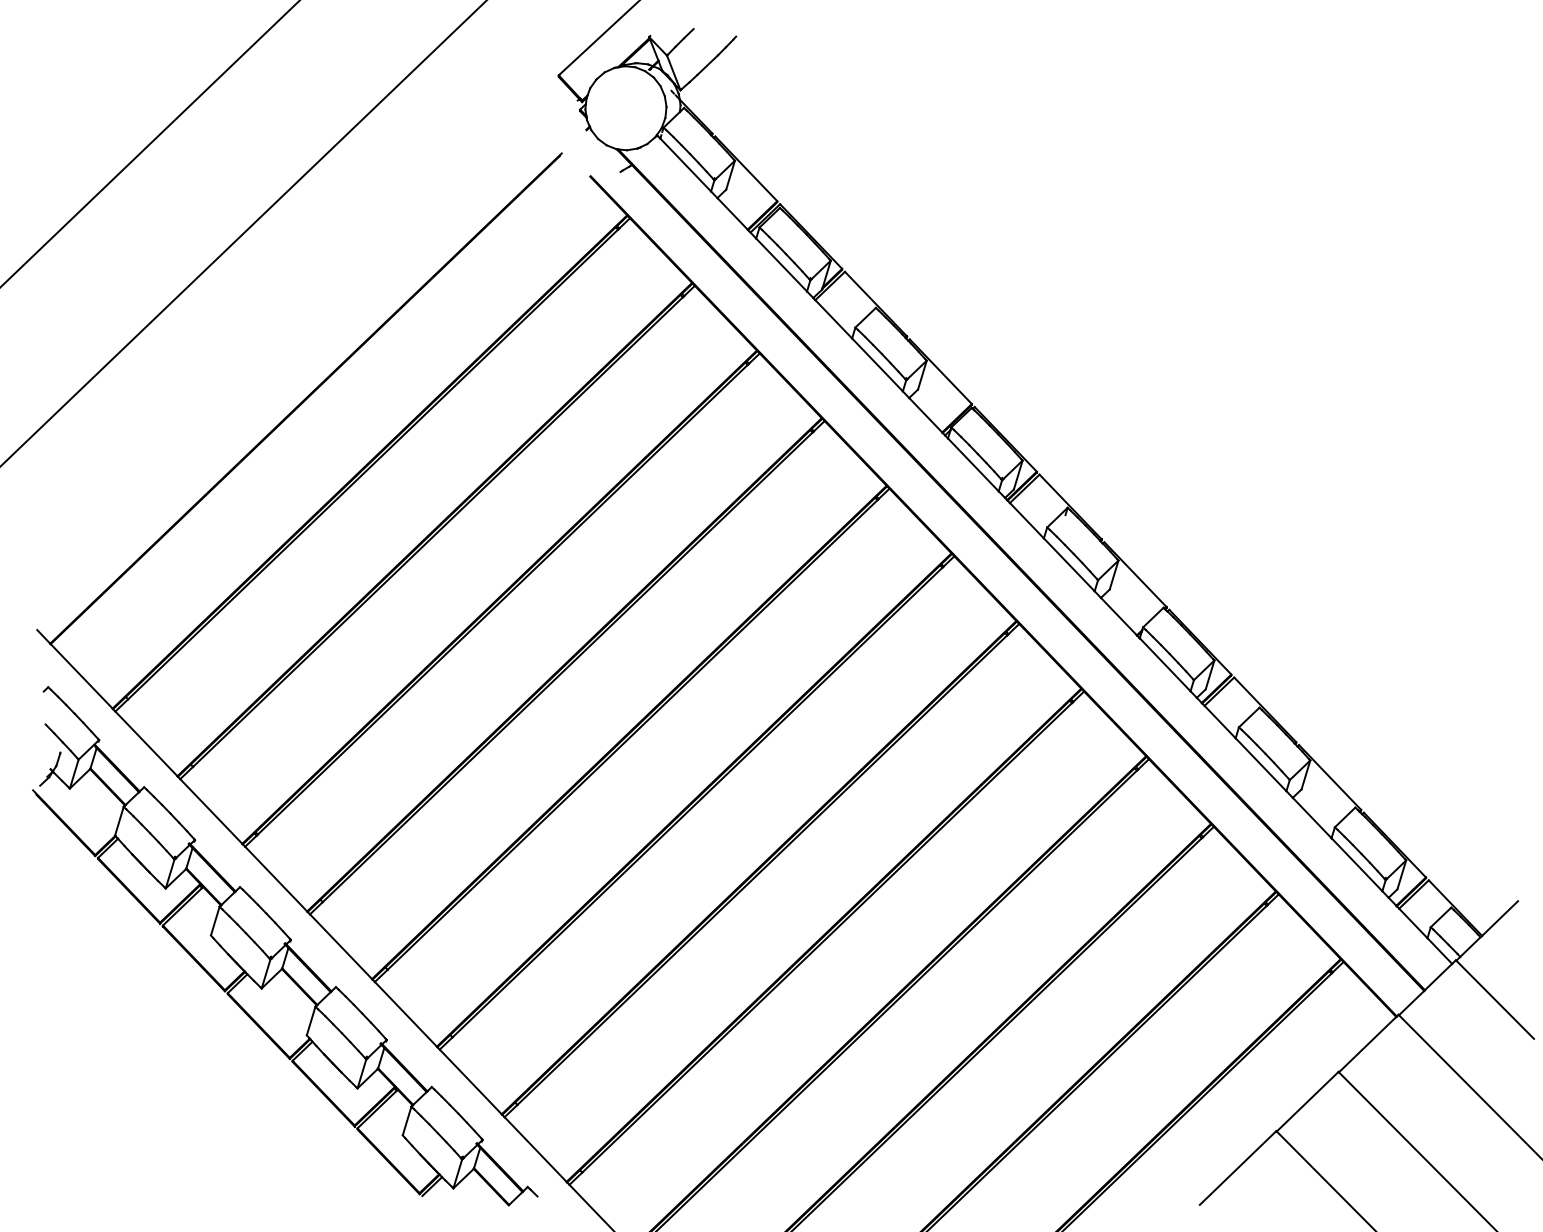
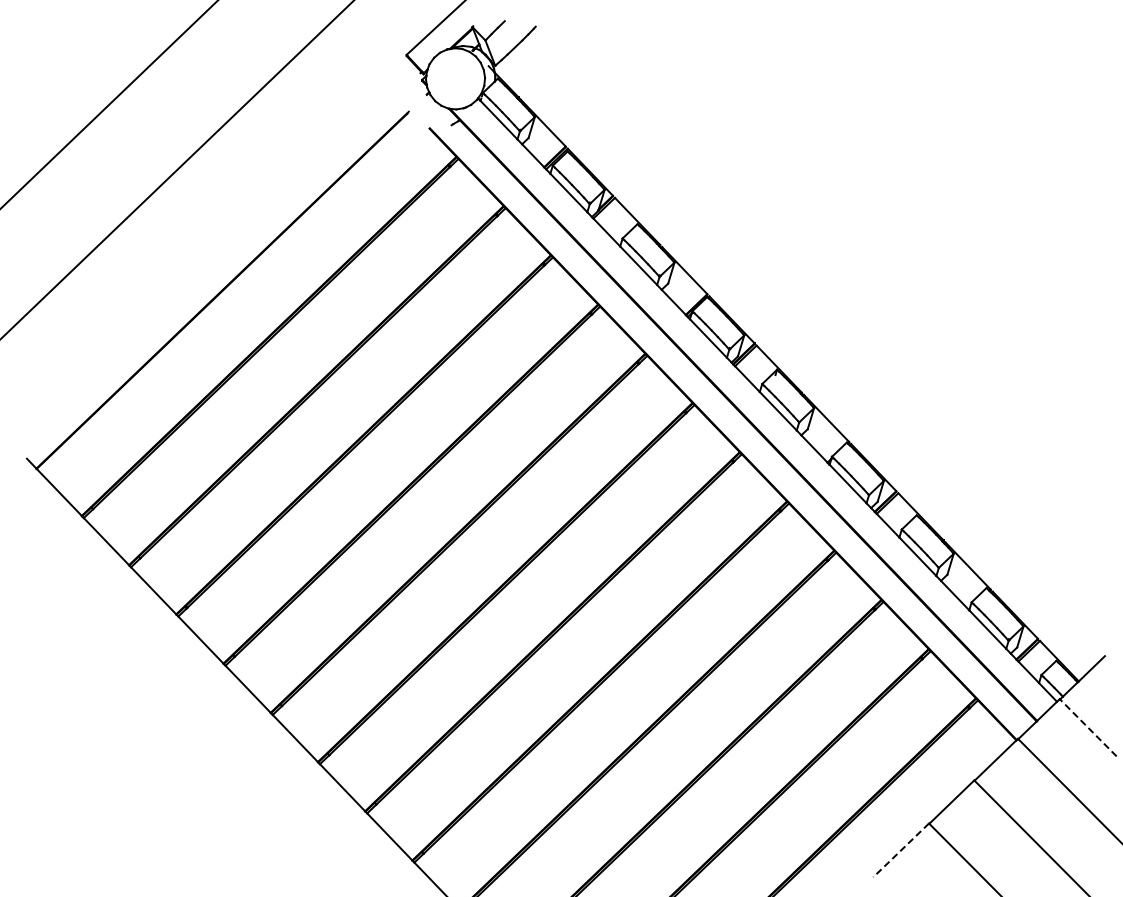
part: (285, 945) -> (207, 688), removed
line: (1495, 999) -> (1088, 727), solid -> dashed
line: (1238, 1168) -> (901, 850), solid -> dashed

